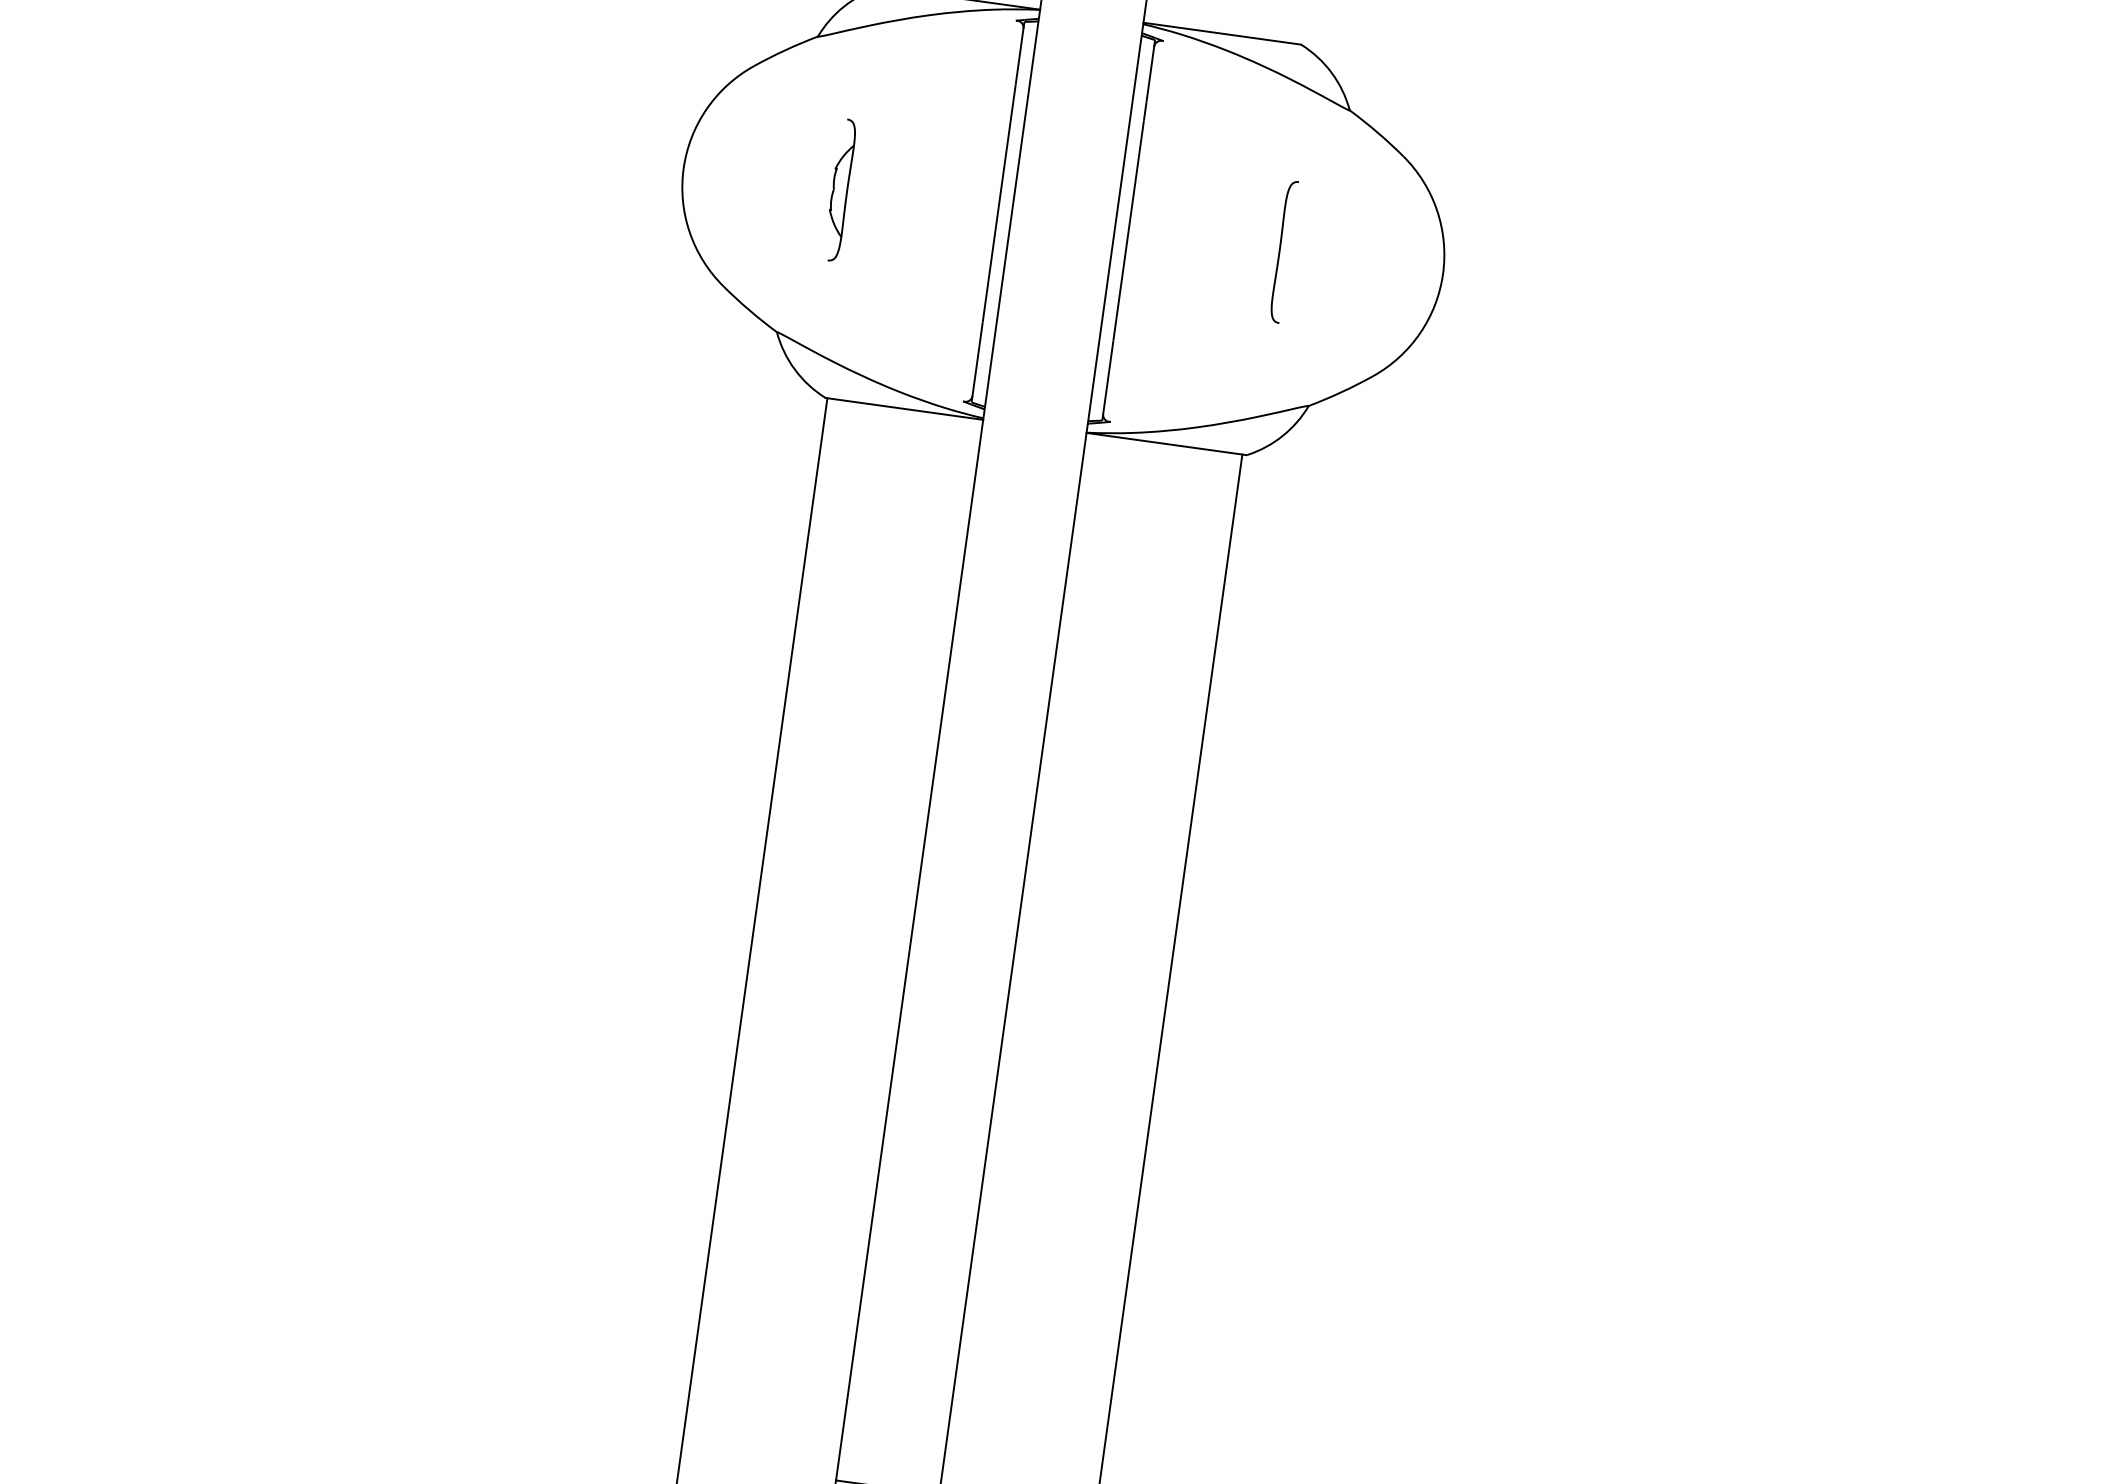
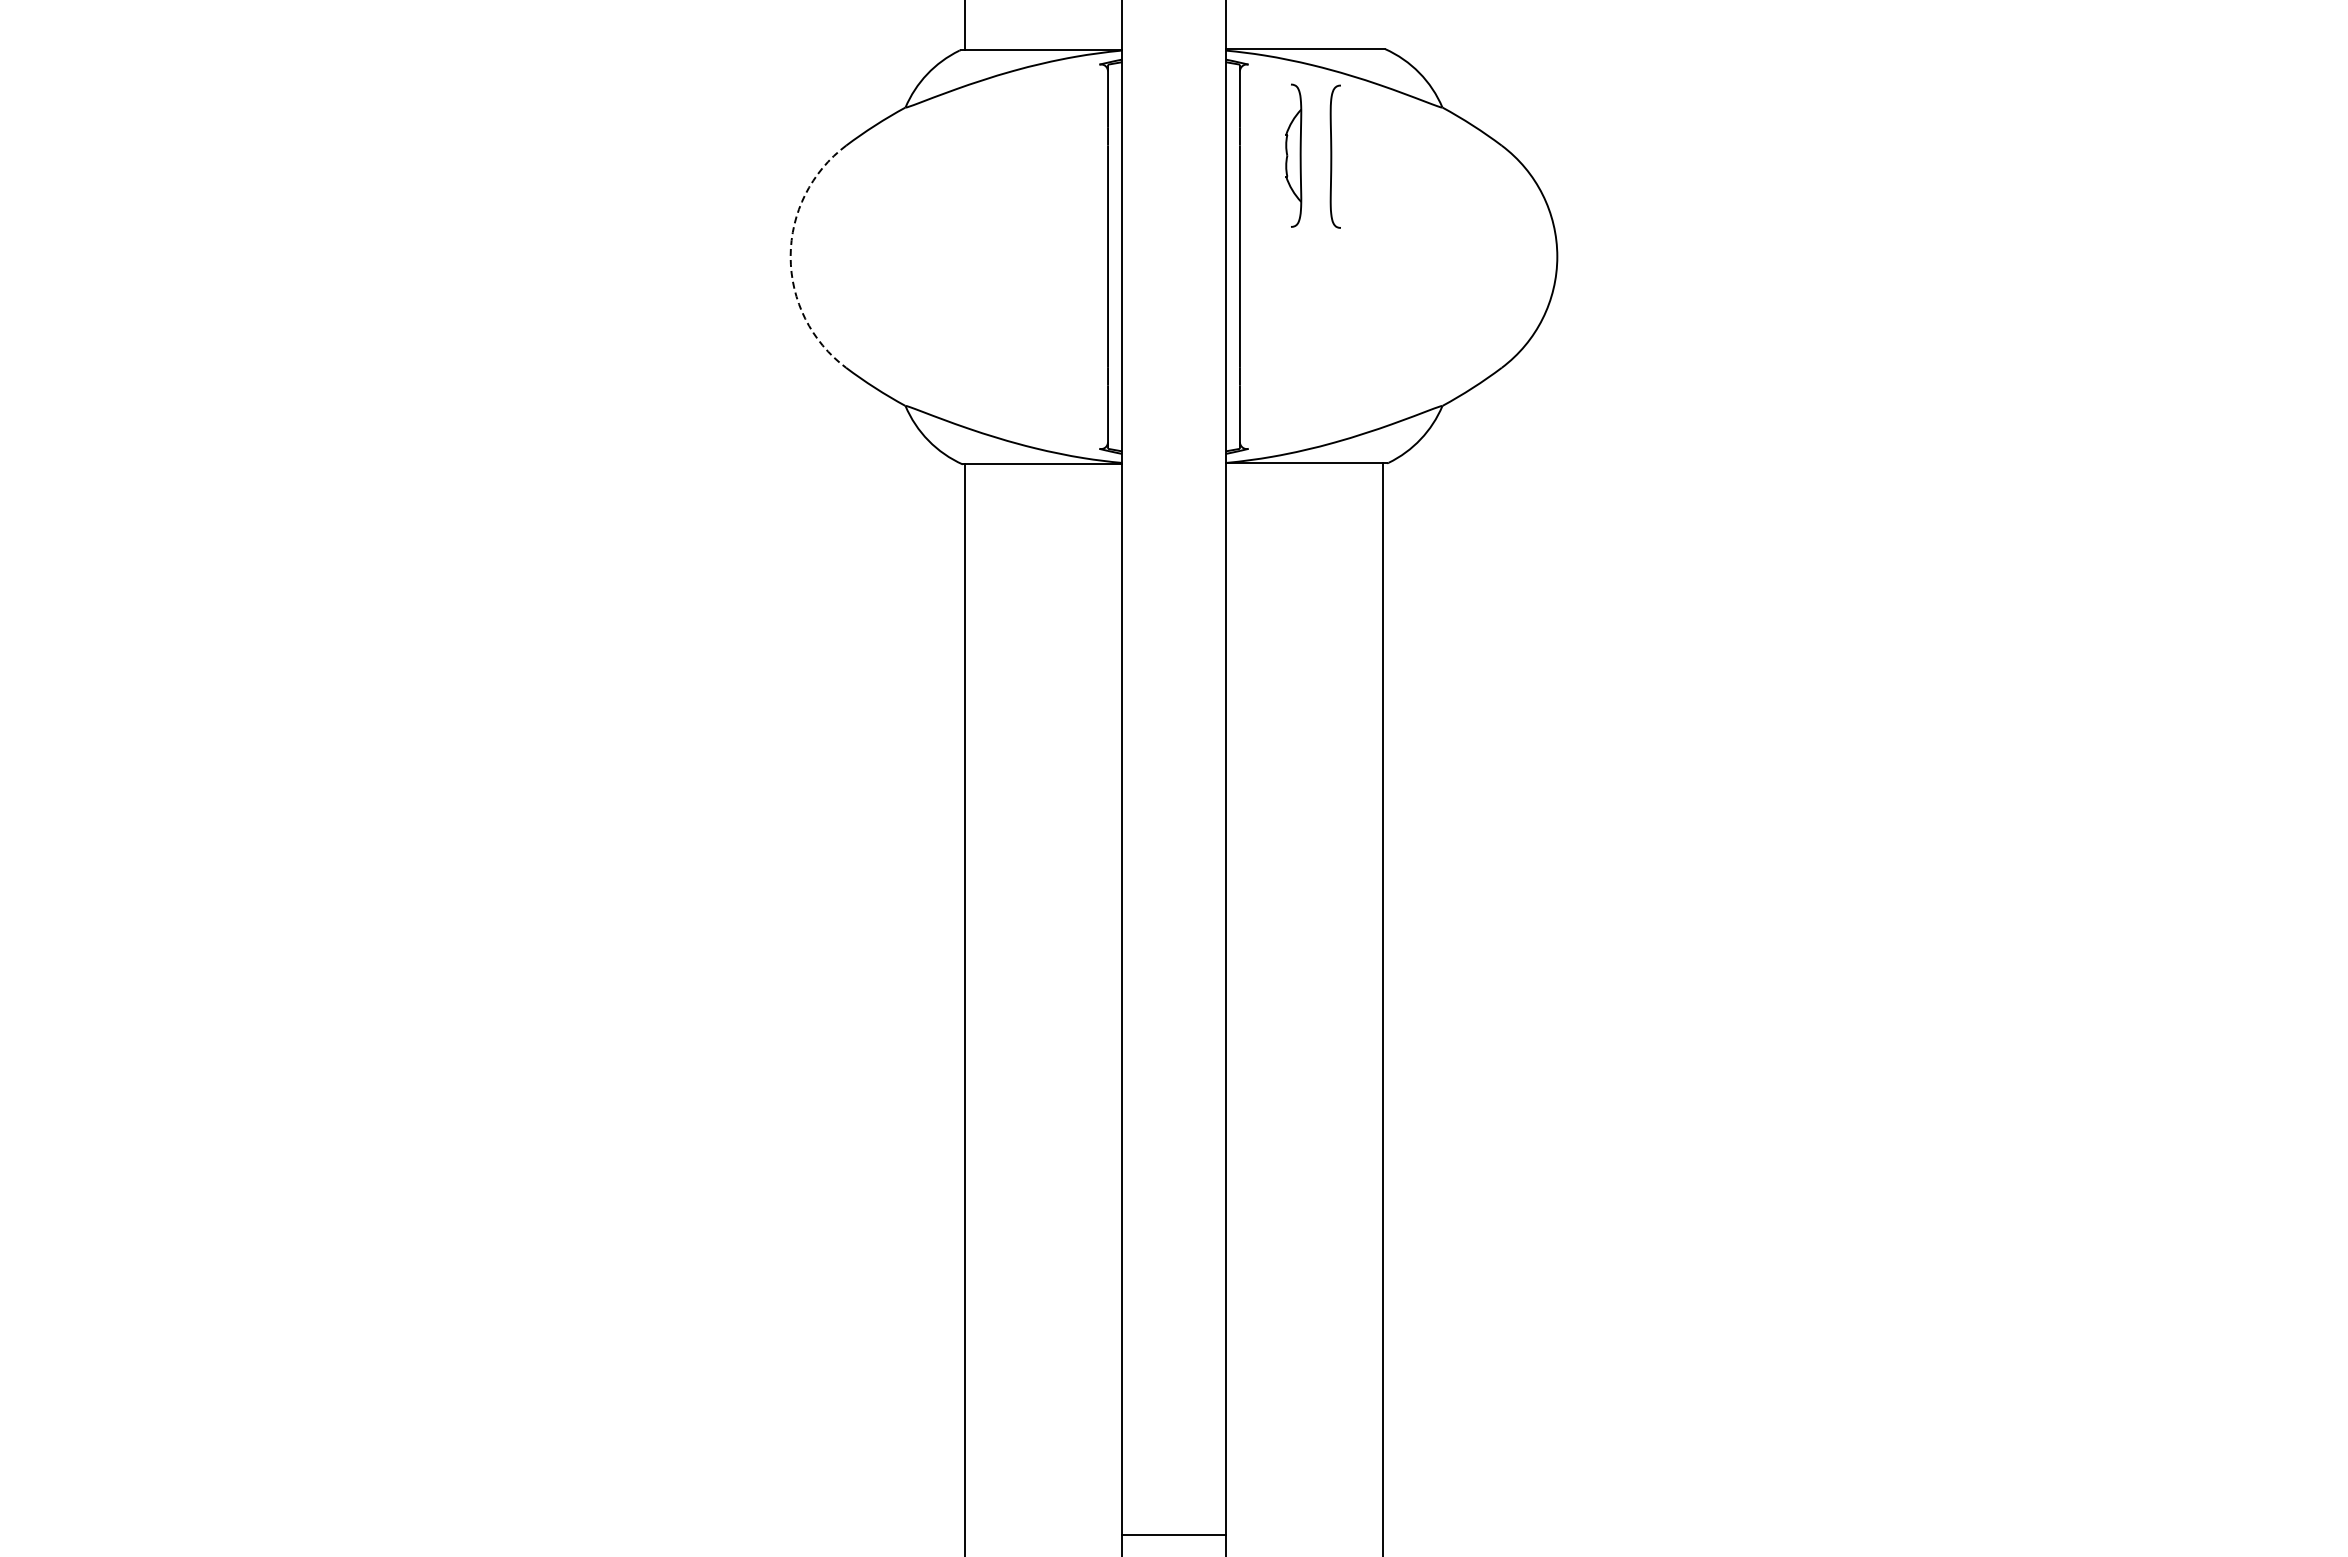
arc: (683, 168) -> (790, 256), solid -> dashed
part: (840, 190) -> (1293, 155), moved
curve: (1280, 251) -> (1332, 156), moved

